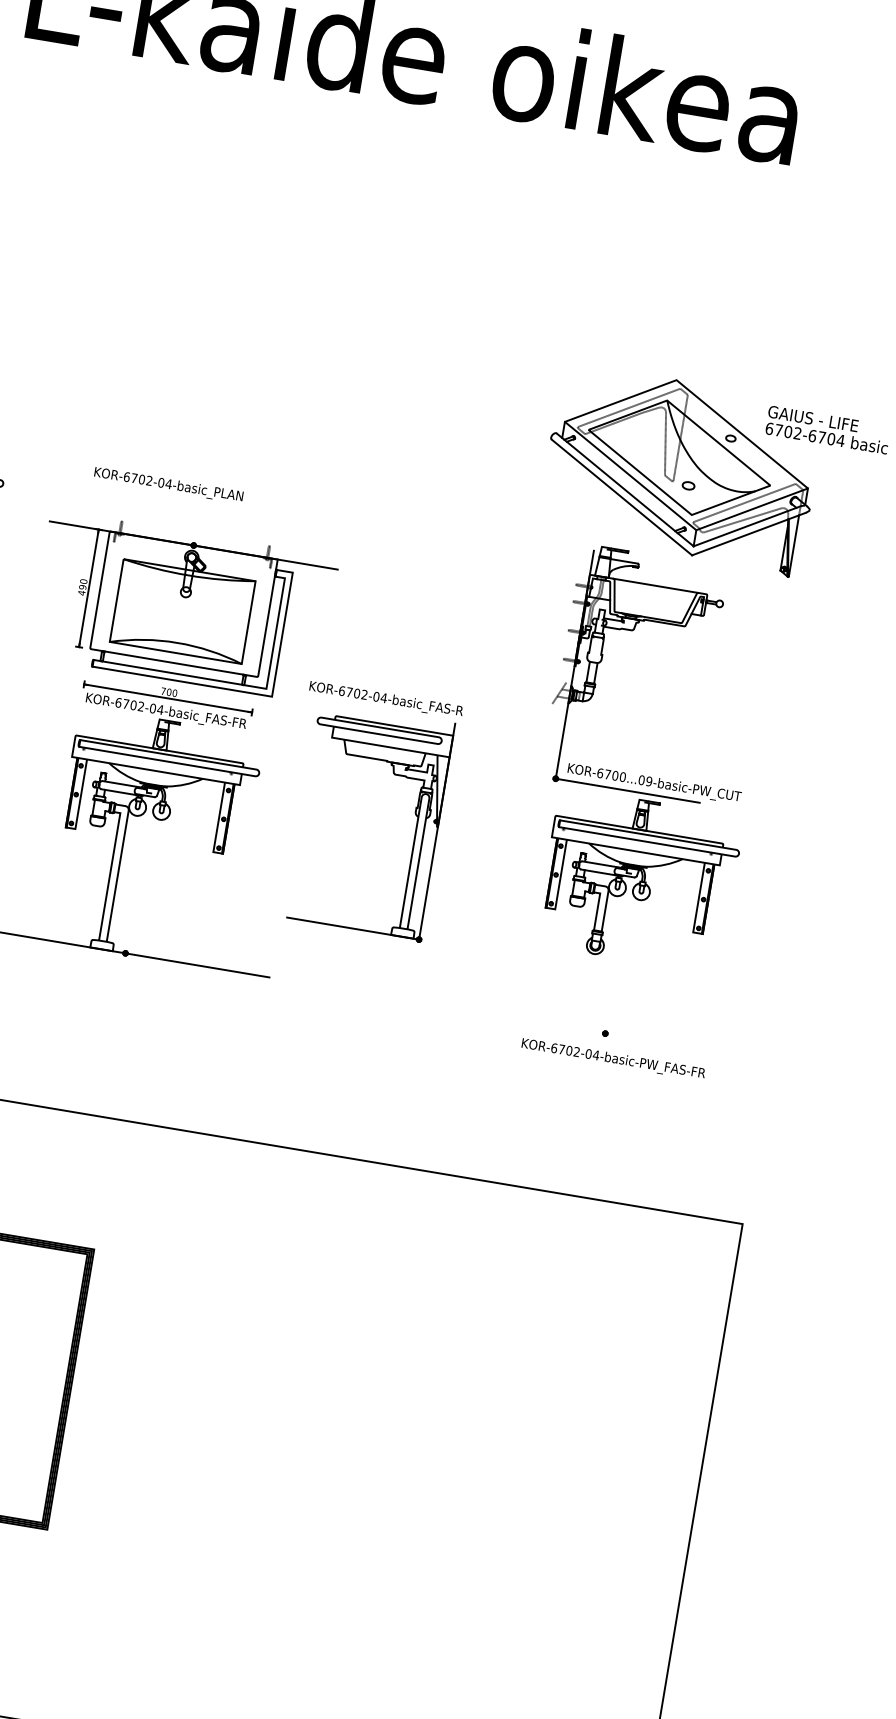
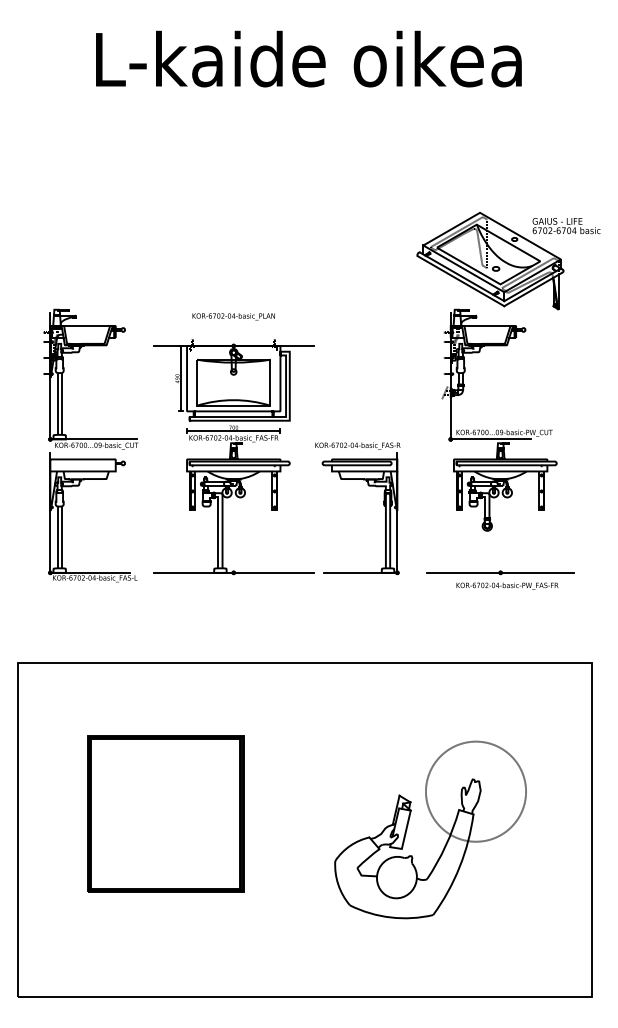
text: (168, 484) -> (233, 316), moved
part: (393, 775) -> (368, 486), moved
line: (605, 1032) -> (500, 572), added
part: (415, 1468) -> (437, 825), added

